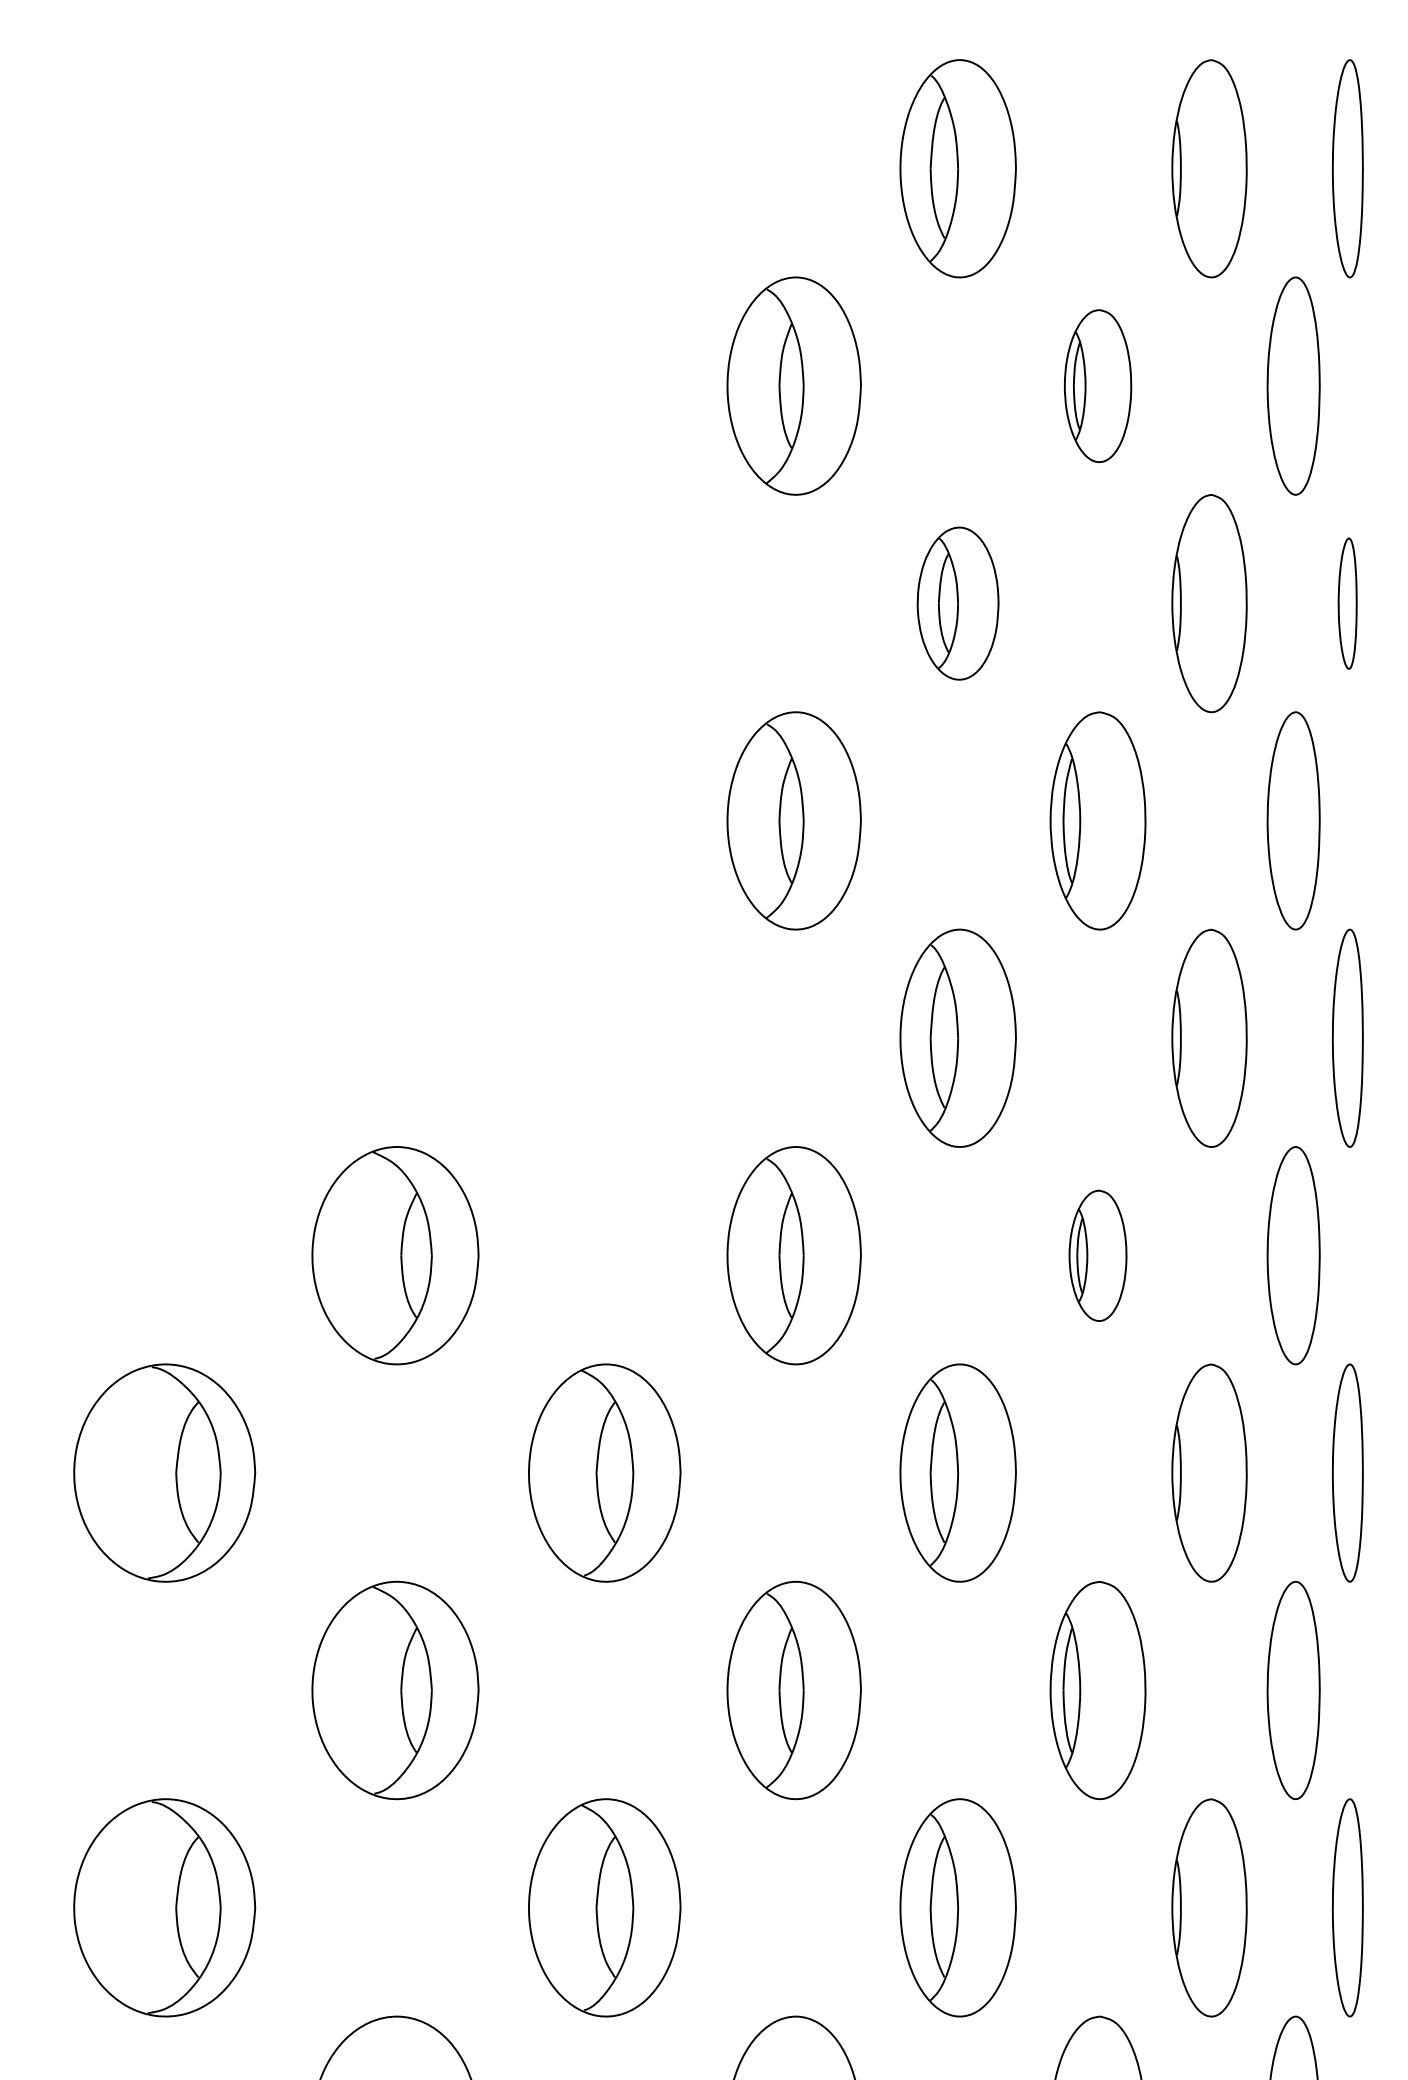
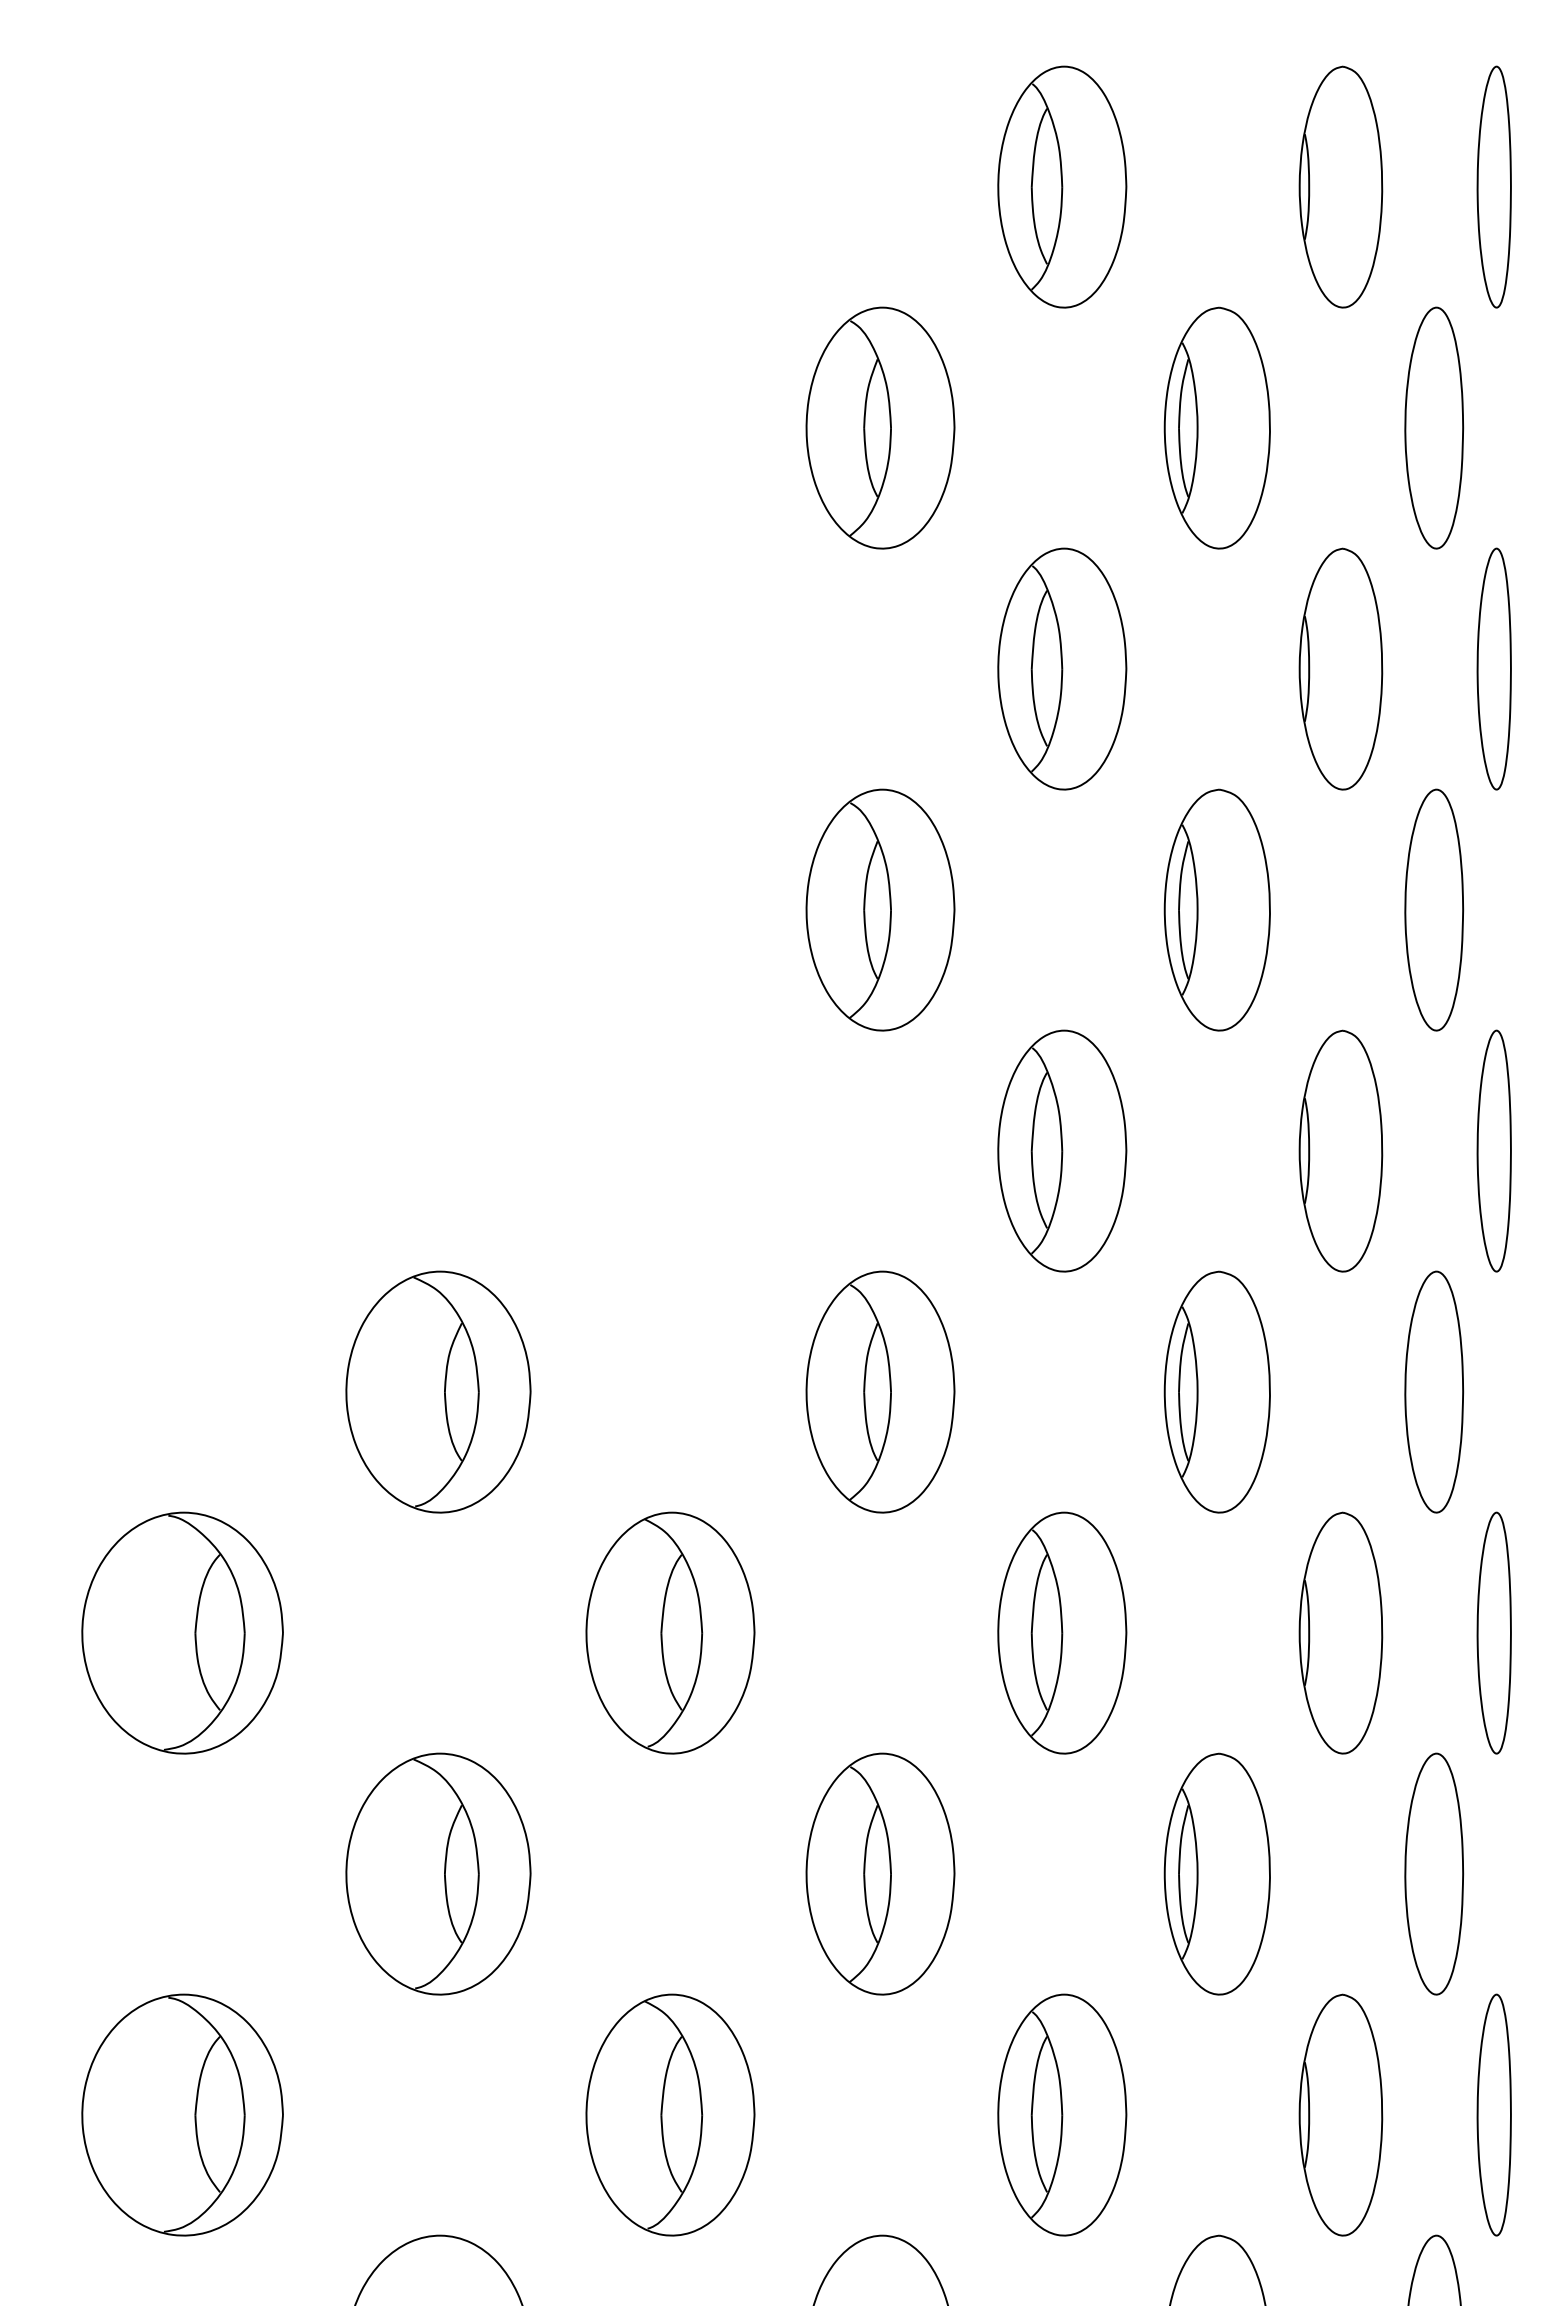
part: (1097, 385) -> (1216, 427), size x1.43
part: (957, 603) -> (1061, 669), size x1.43
part: (1347, 603) -> (1493, 669), size x1.67
part: (1097, 1255) -> (1216, 1391), size x1.67

